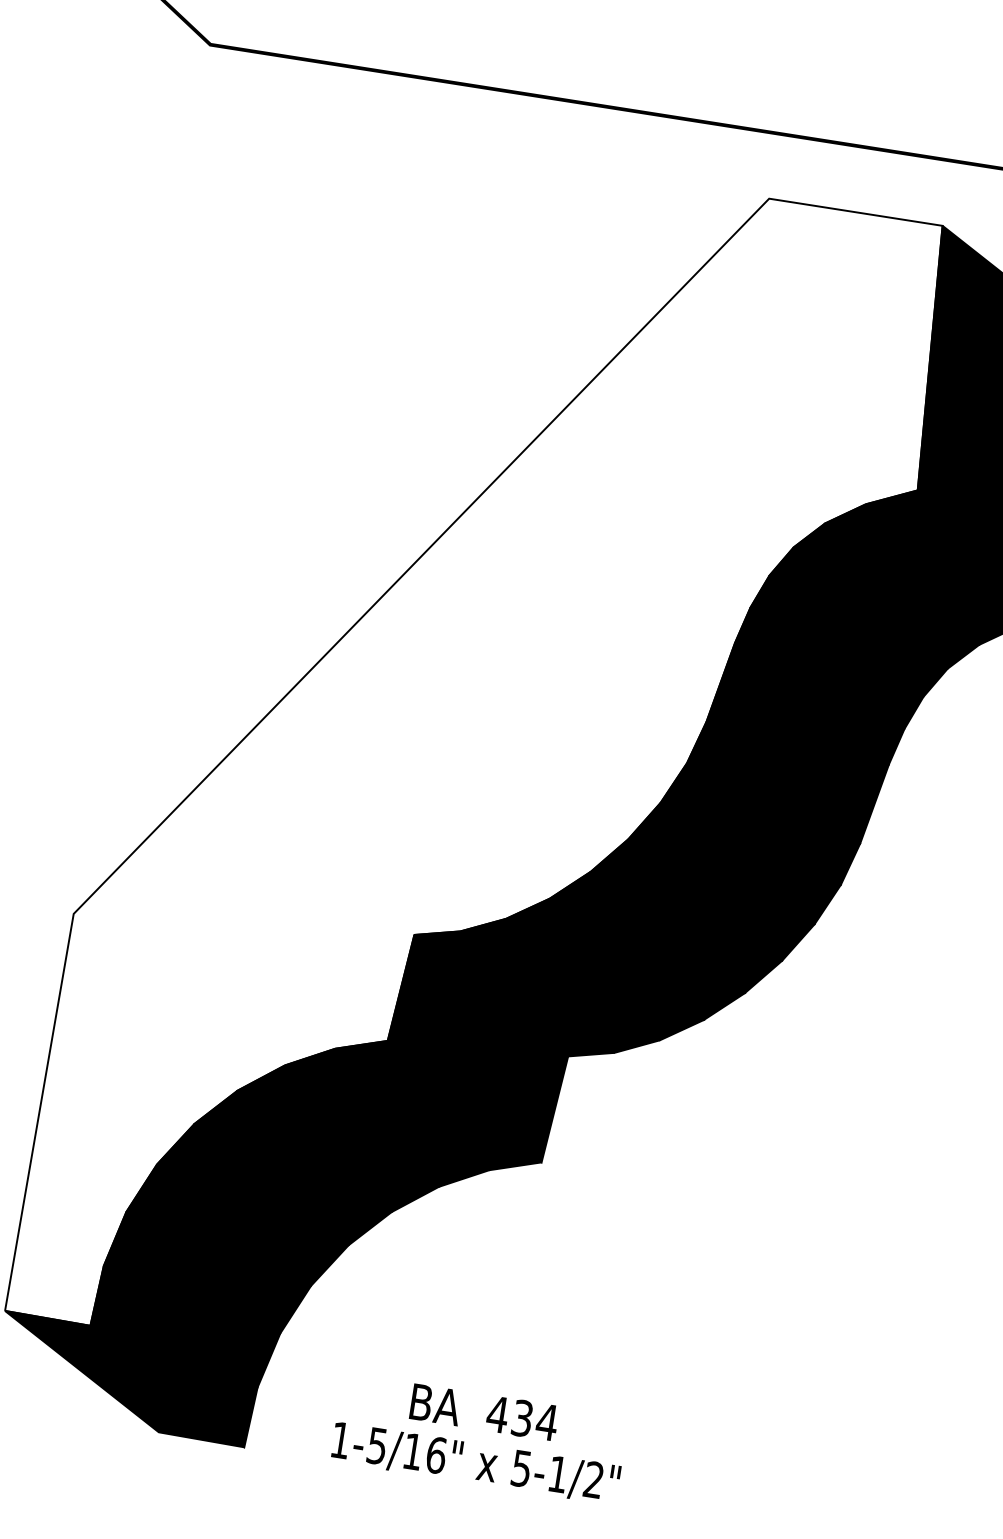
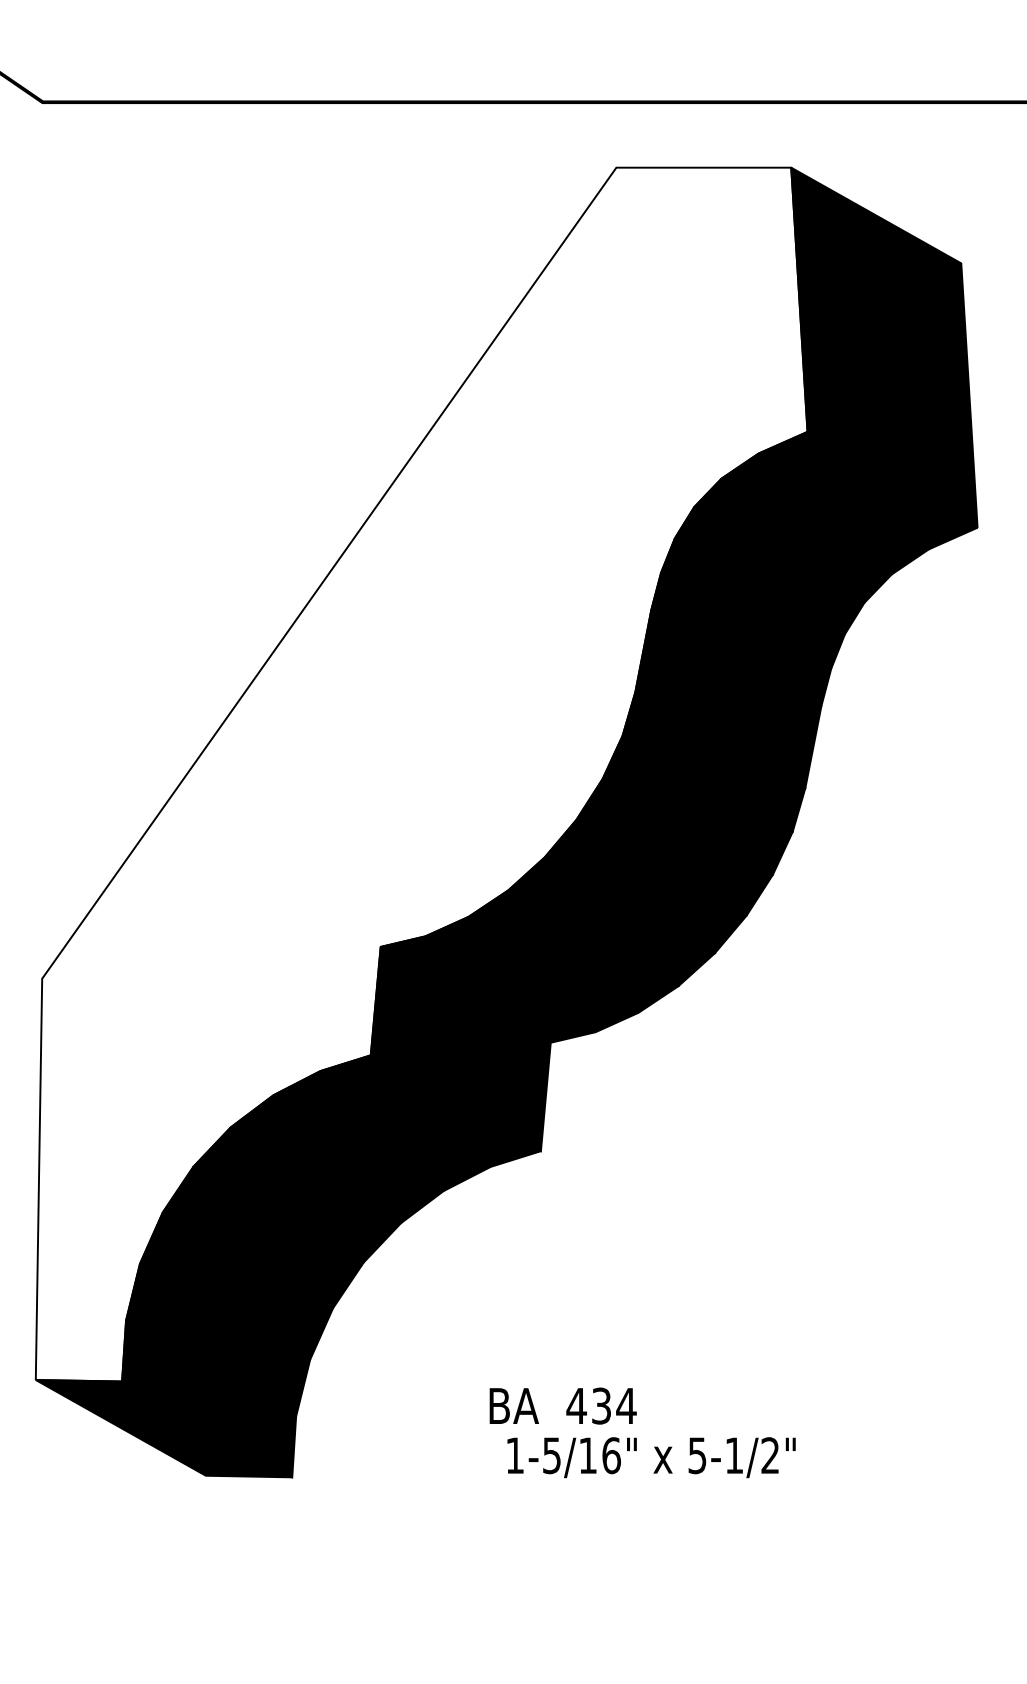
text: (483, 1411) -> (562, 1405), moved
text: (475, 1463) -> (651, 1457), moved

